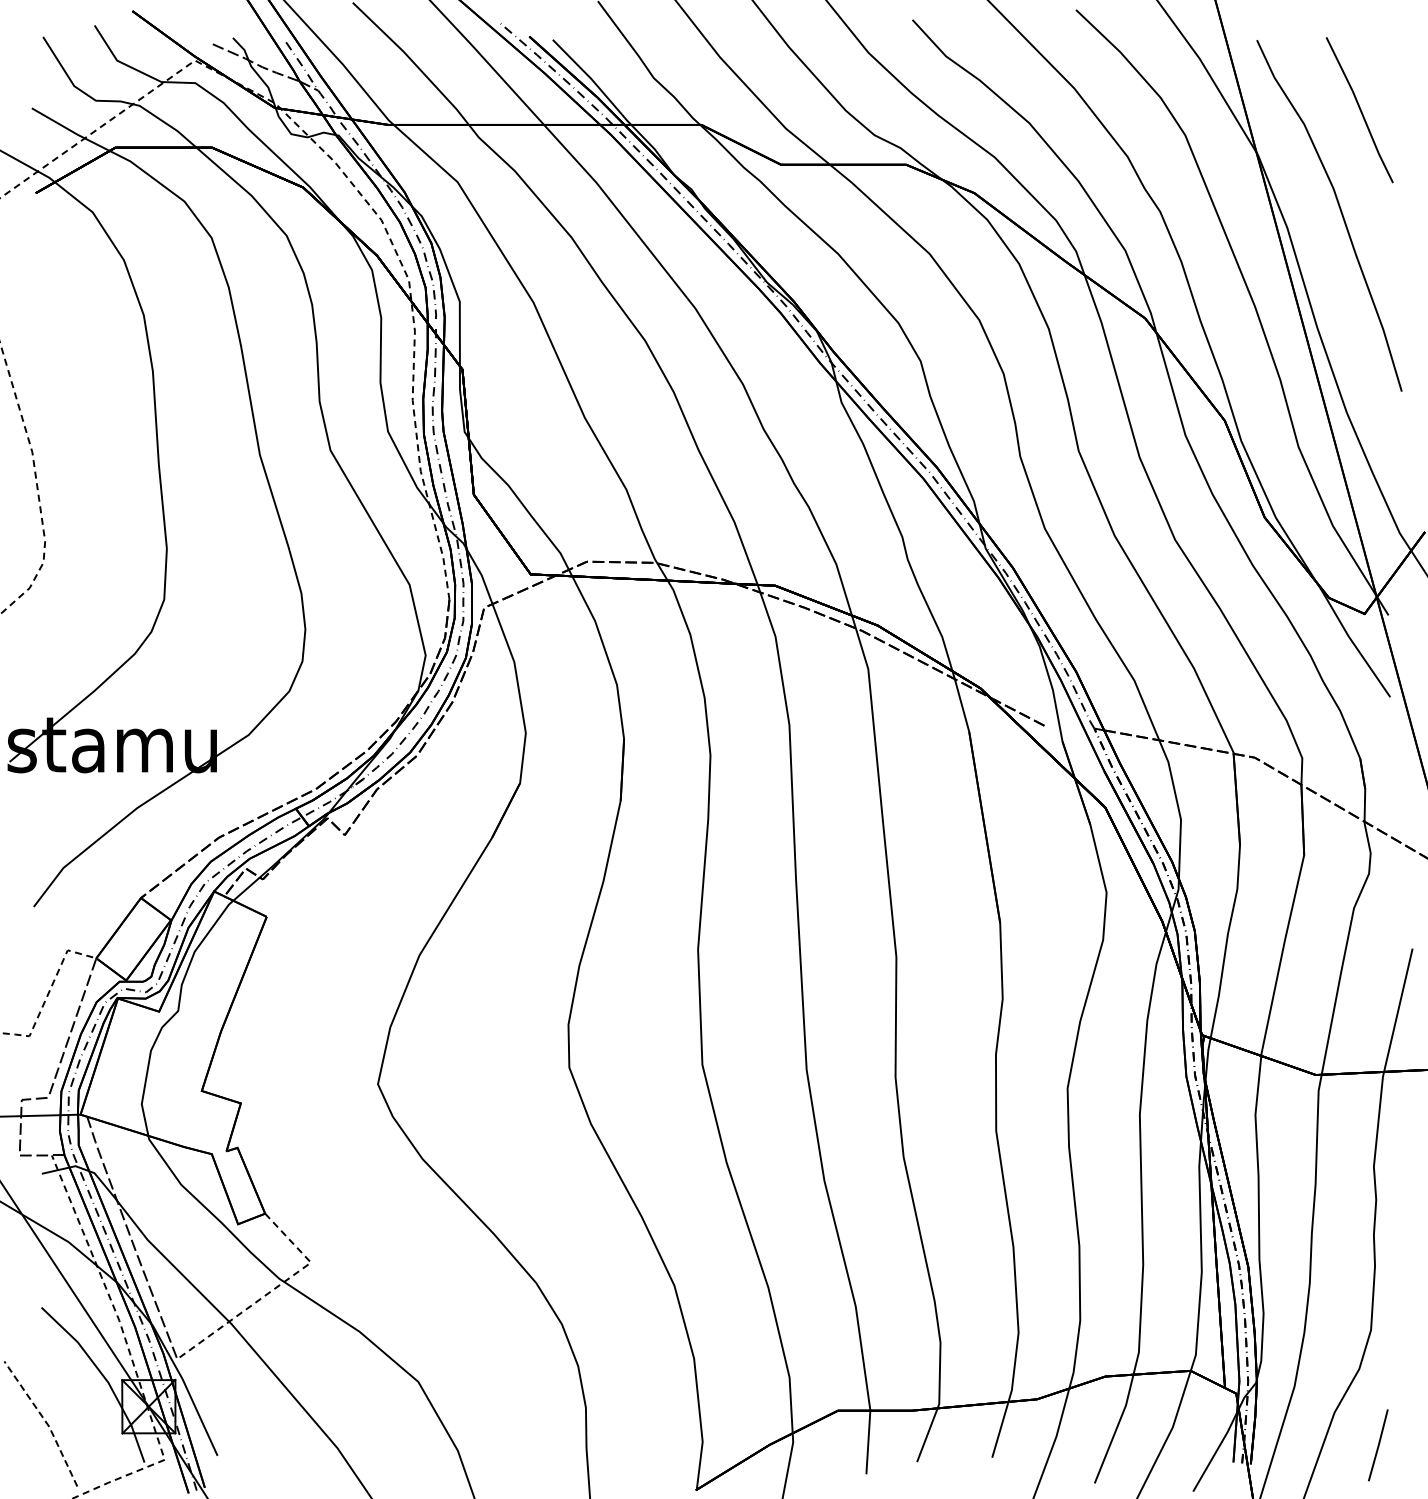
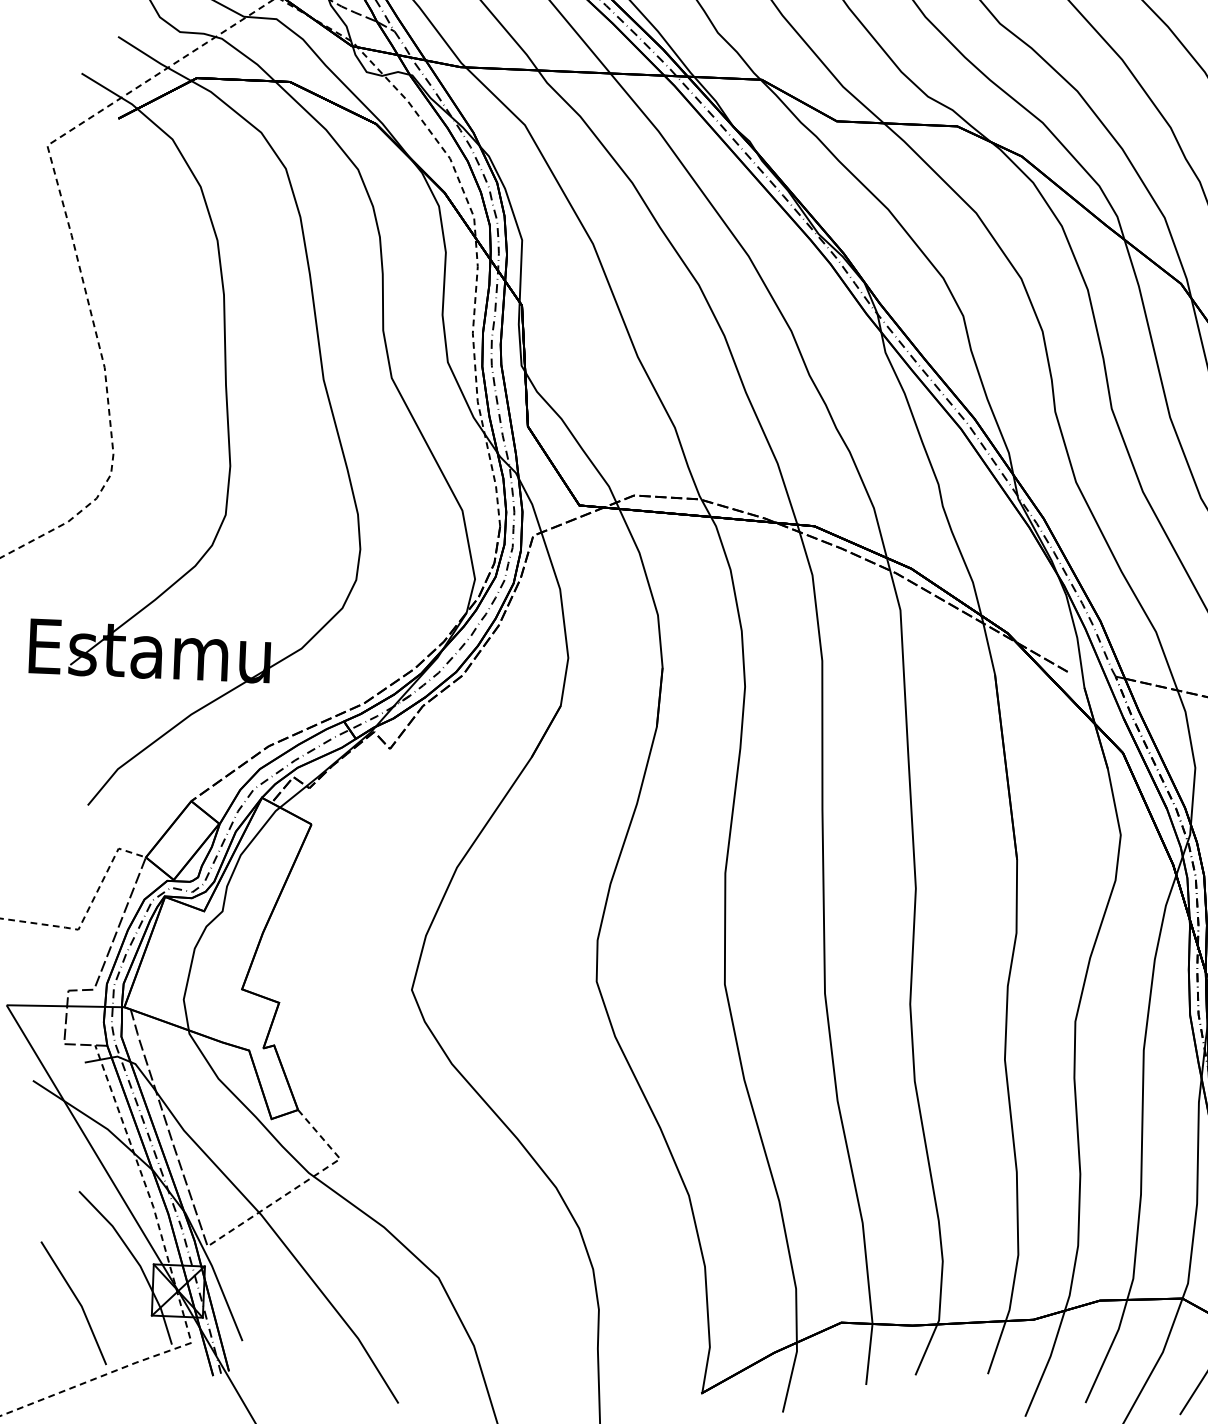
line: (45, 1421) -> (78, 1301), dashed -> solid

